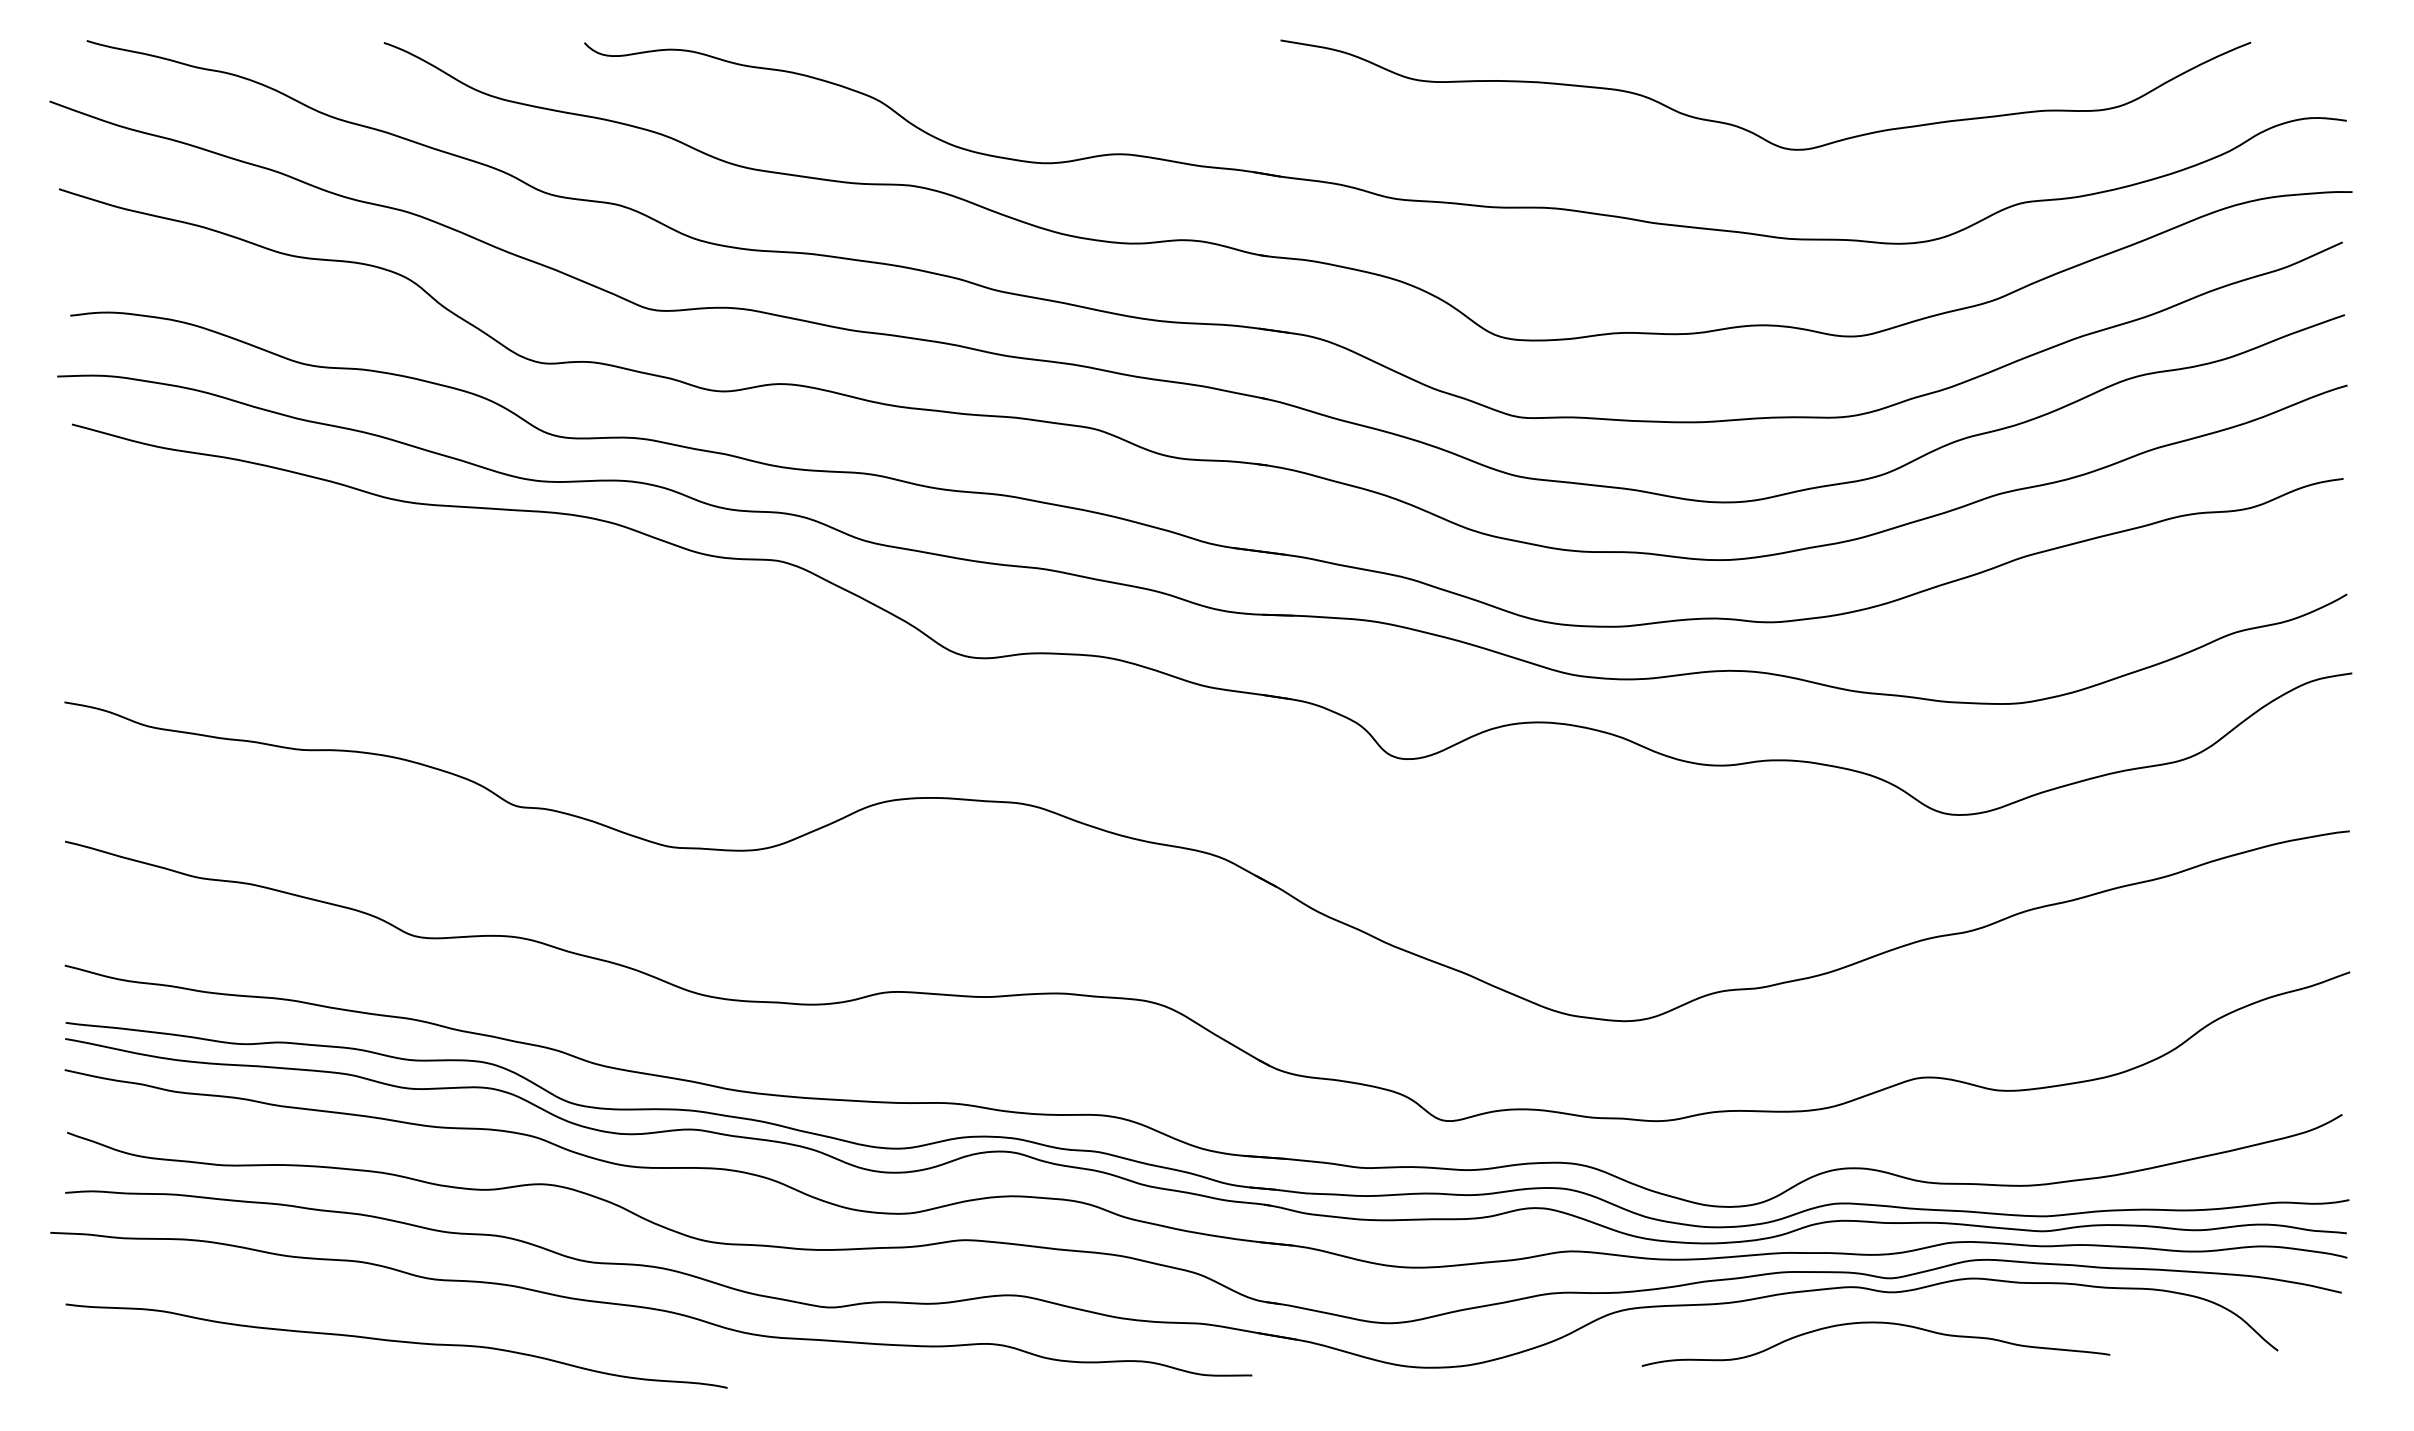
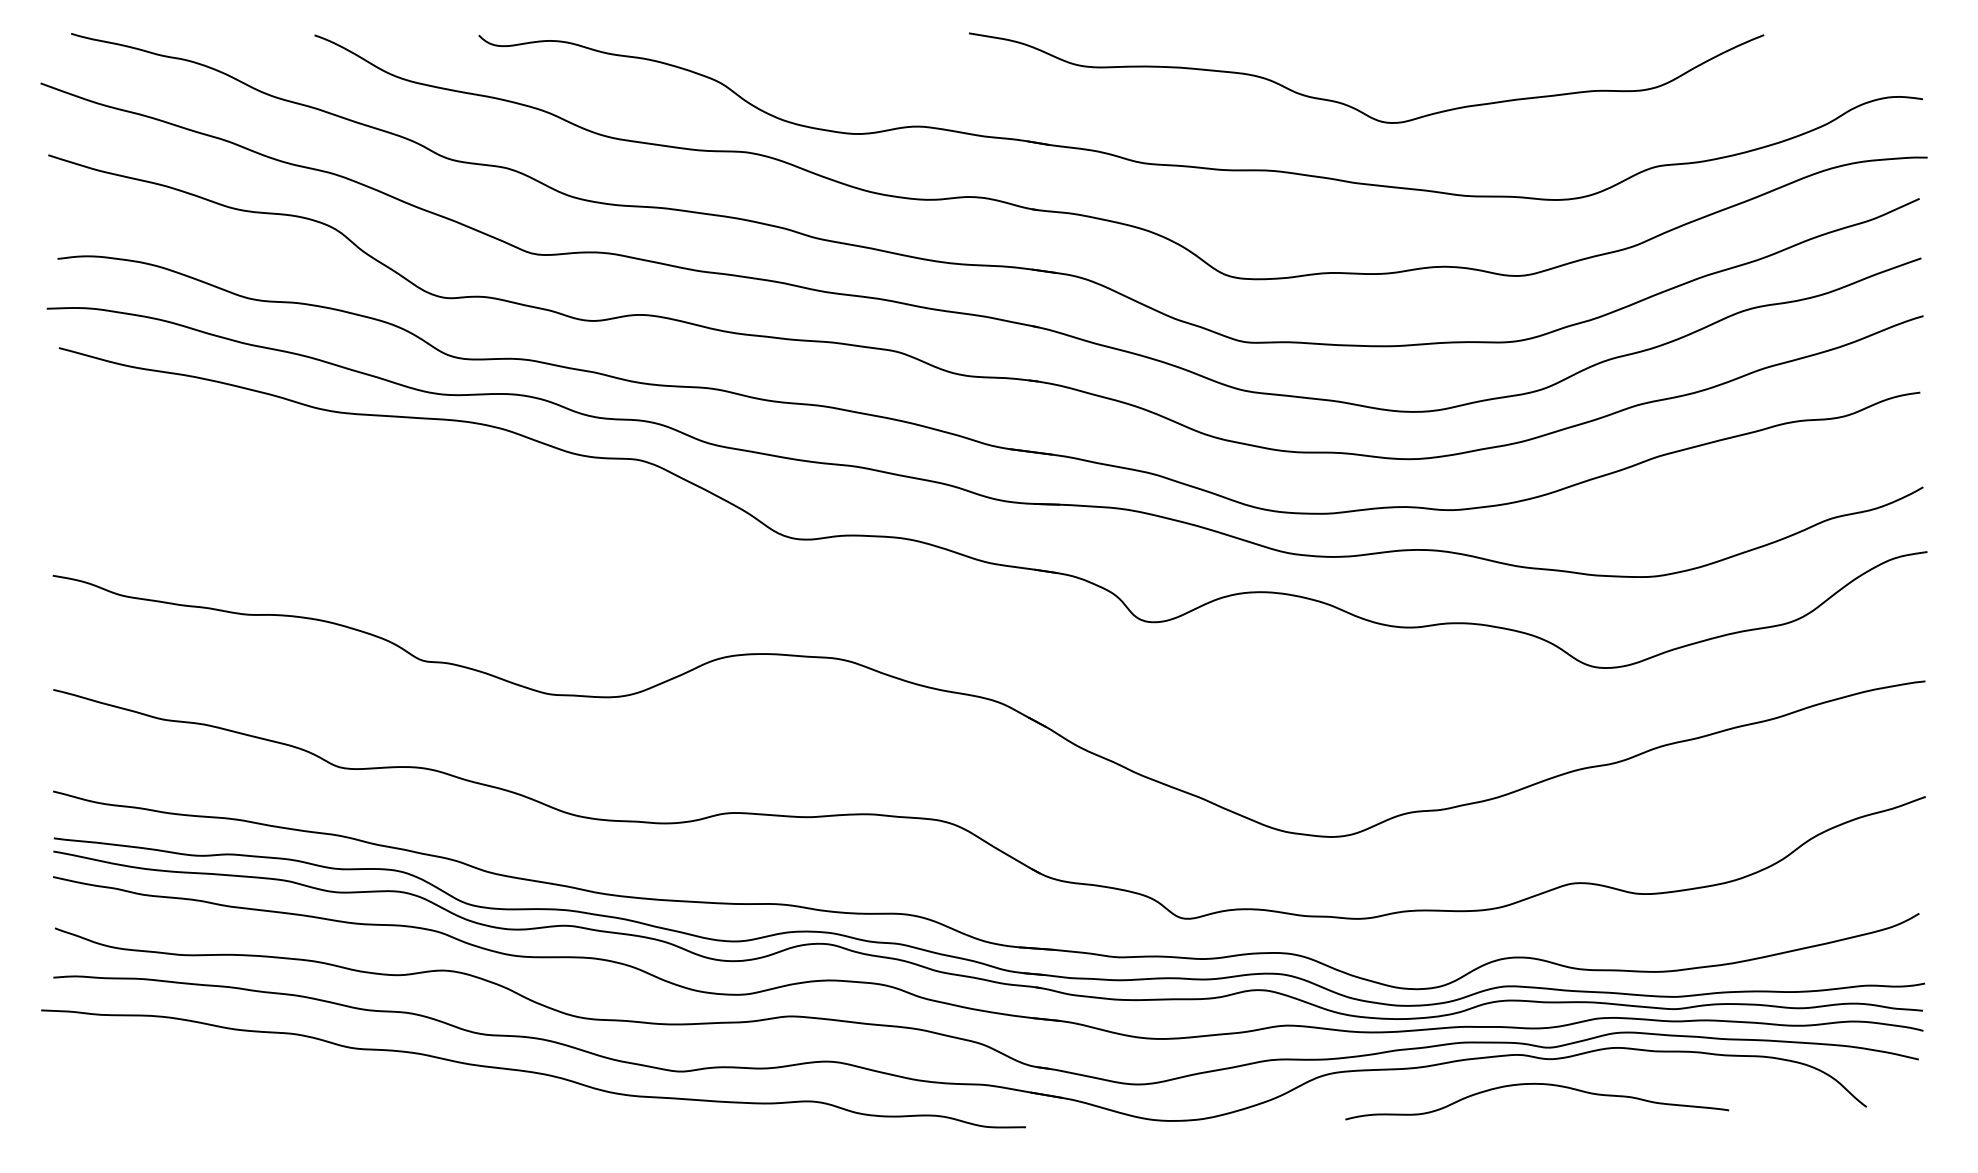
curve: (1752, 131) -> (1355, 107), moved
curve: (396, 1342) -> (324, 1100), removed

